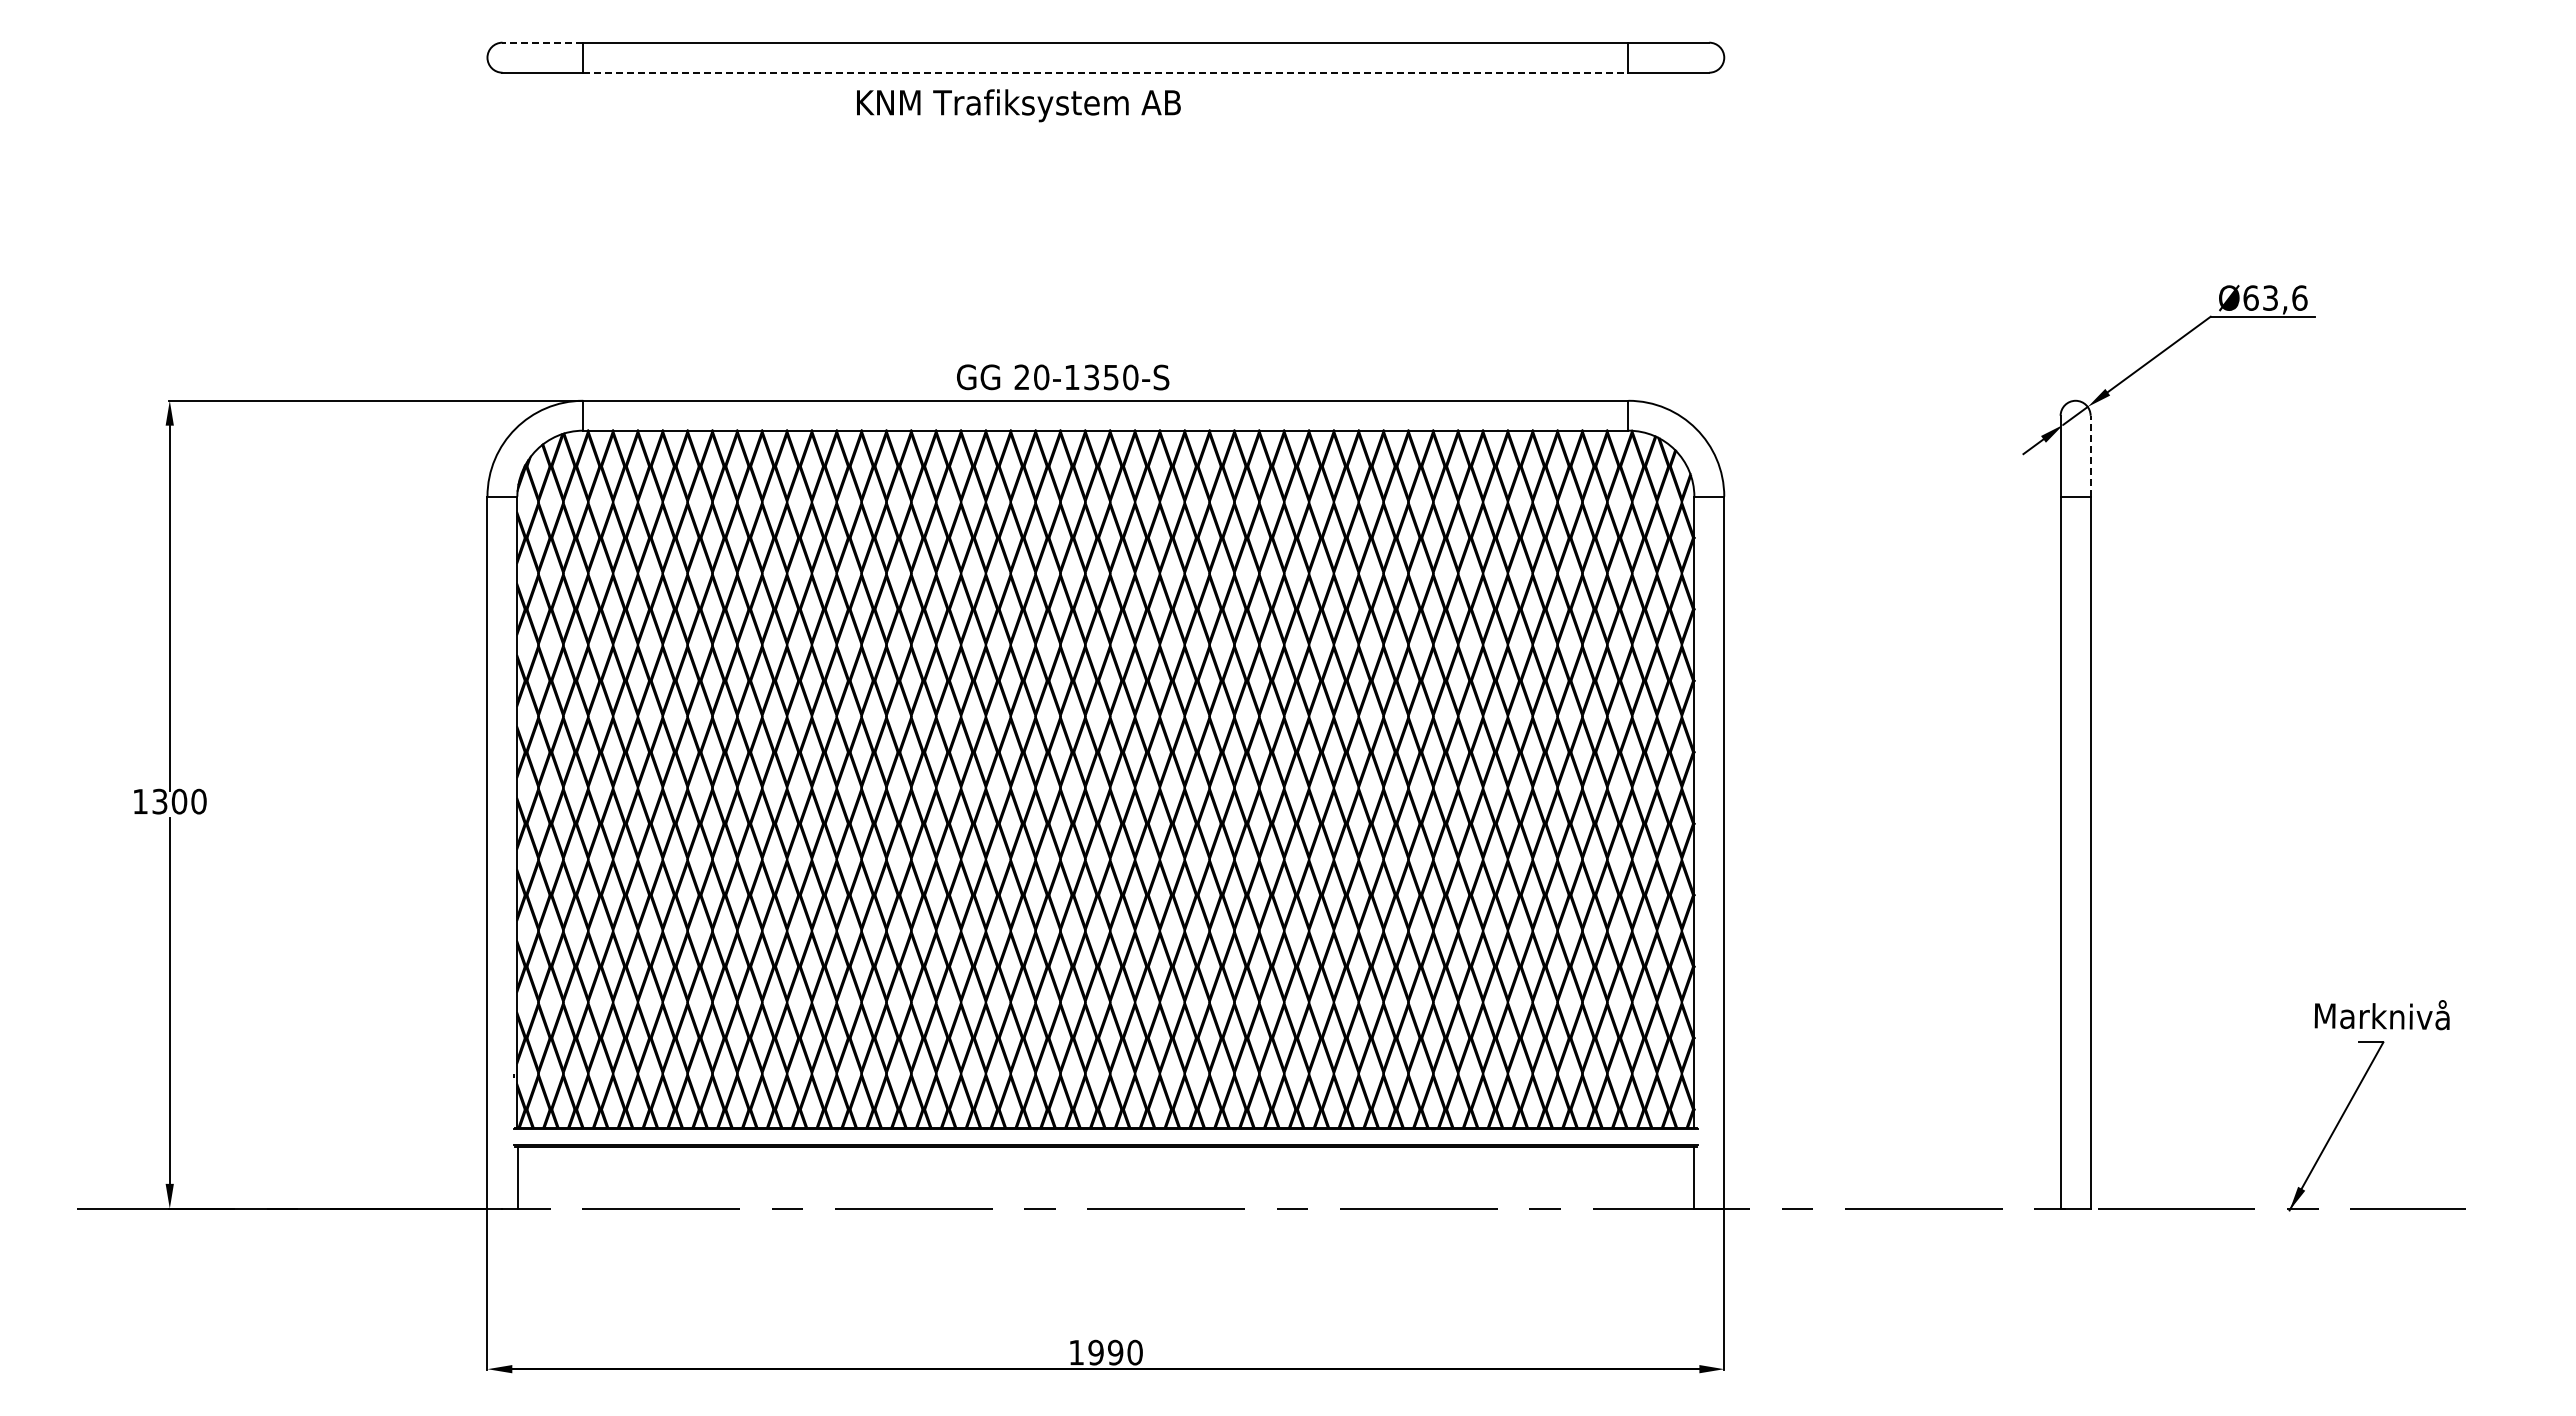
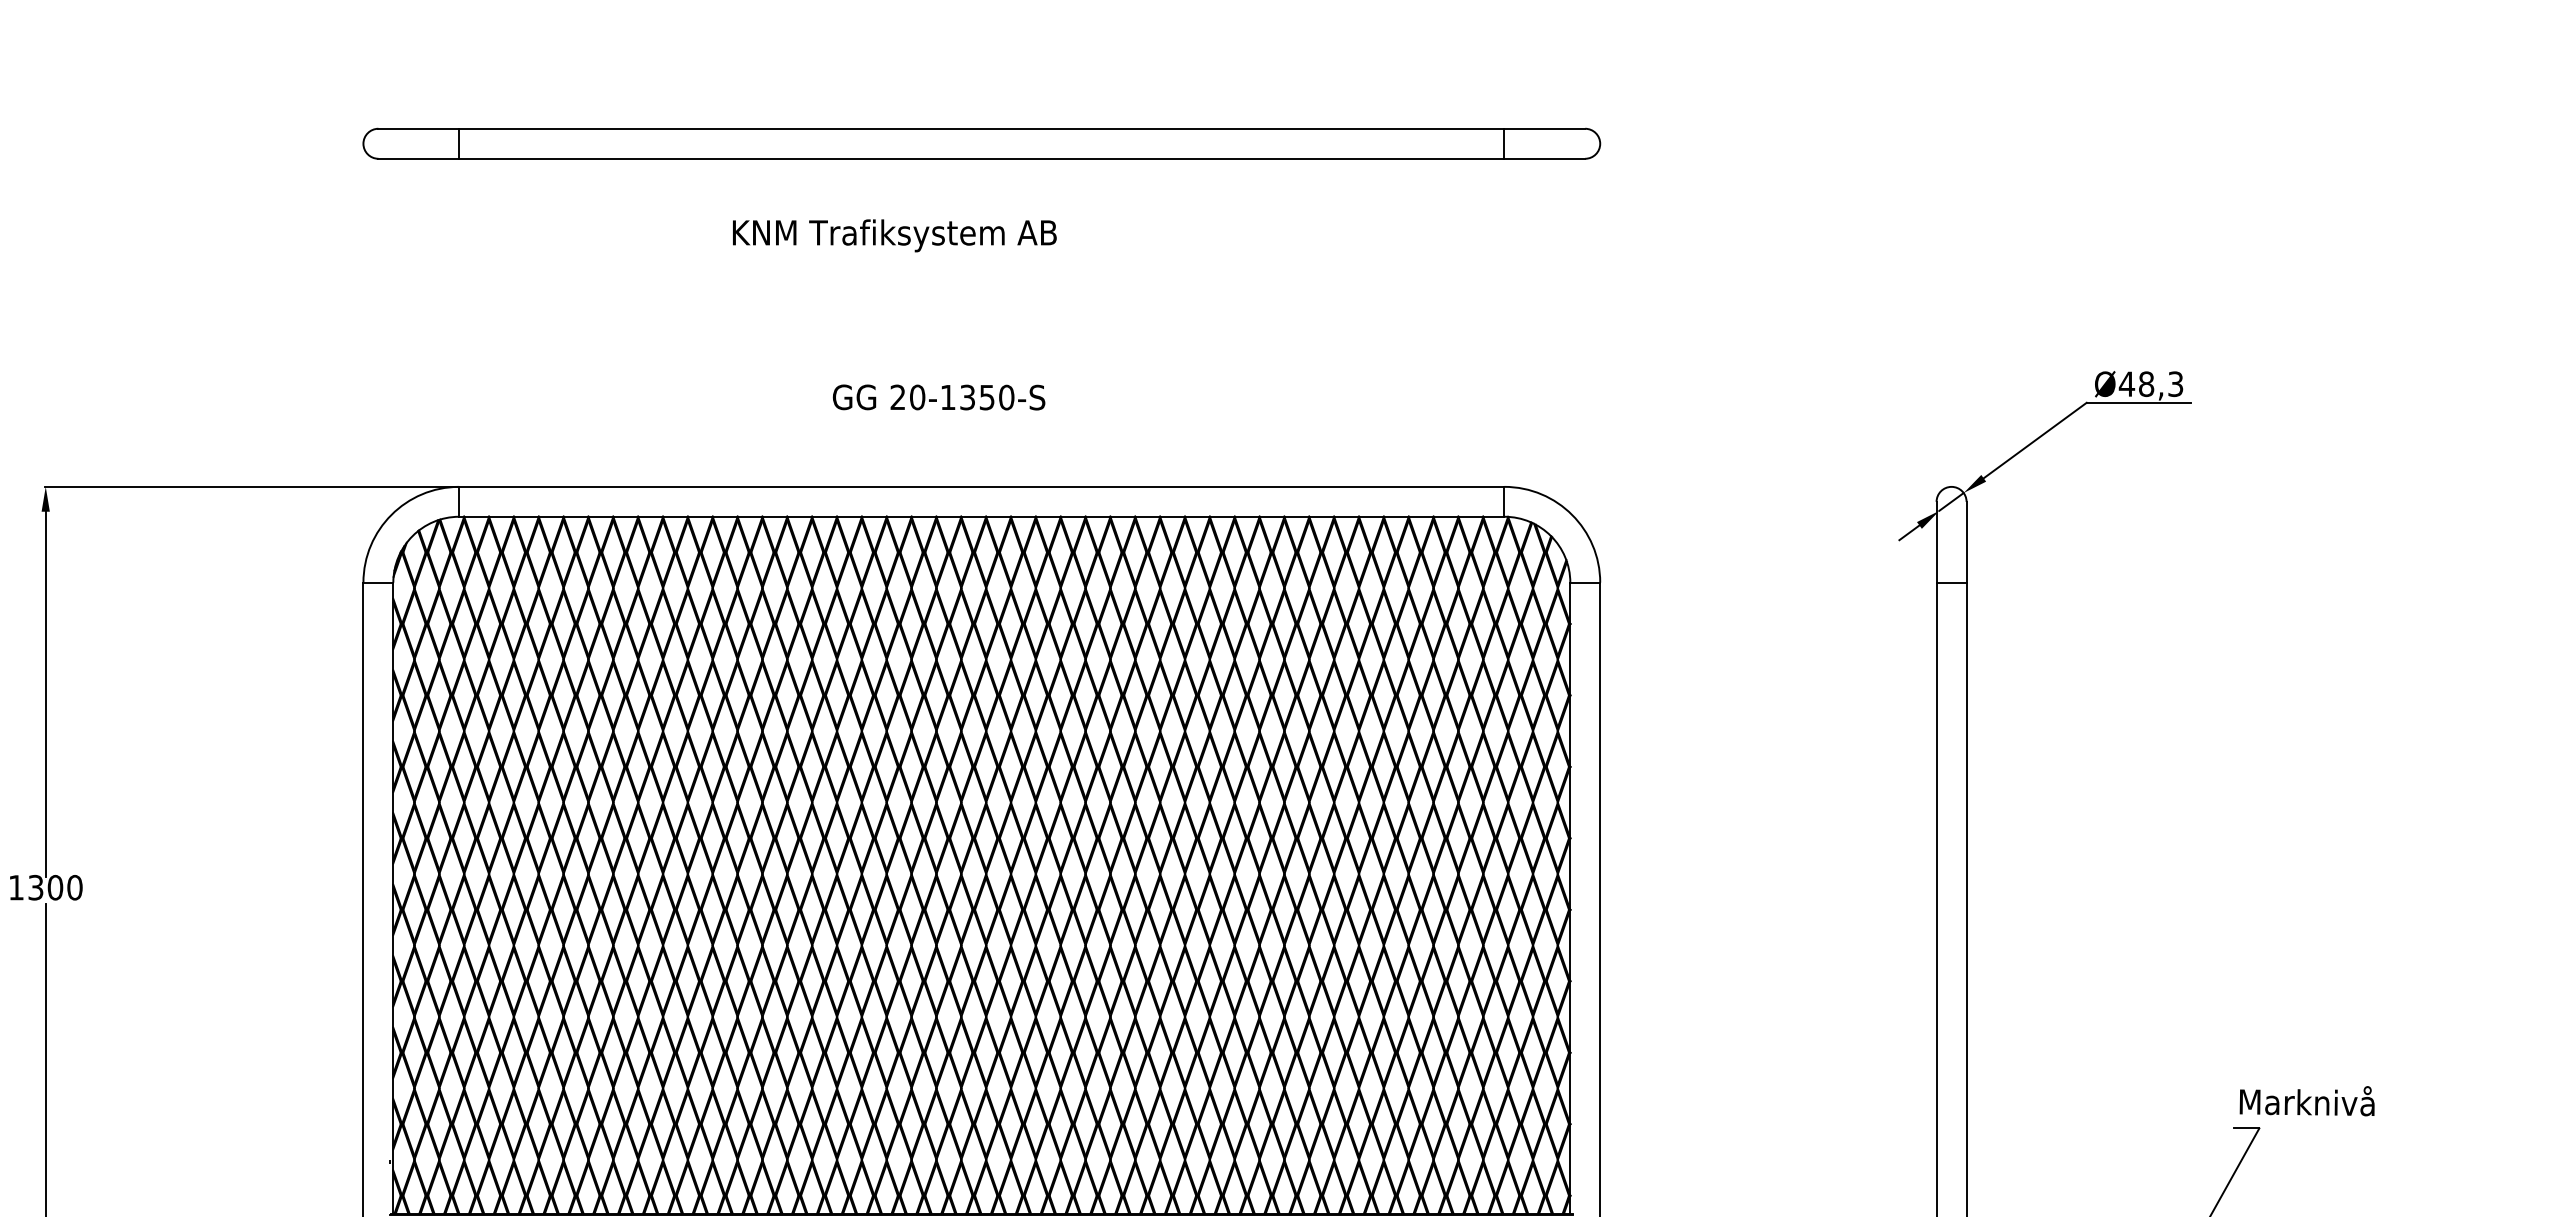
line: (542, 42) -> (418, 128), dashed -> solid
line: (1105, 72) -> (981, 158), dashed -> solid
text: (1018, 105) -> (894, 235), moved
text: (2274, 297) -> (2150, 383), Ø63,6 -> Ø48,3
text: (1063, 377) -> (939, 397), moved
line: (2090, 455) -> (1966, 541), dashed -> solid
text: (2381, 1015) -> (2306, 1101), moved

